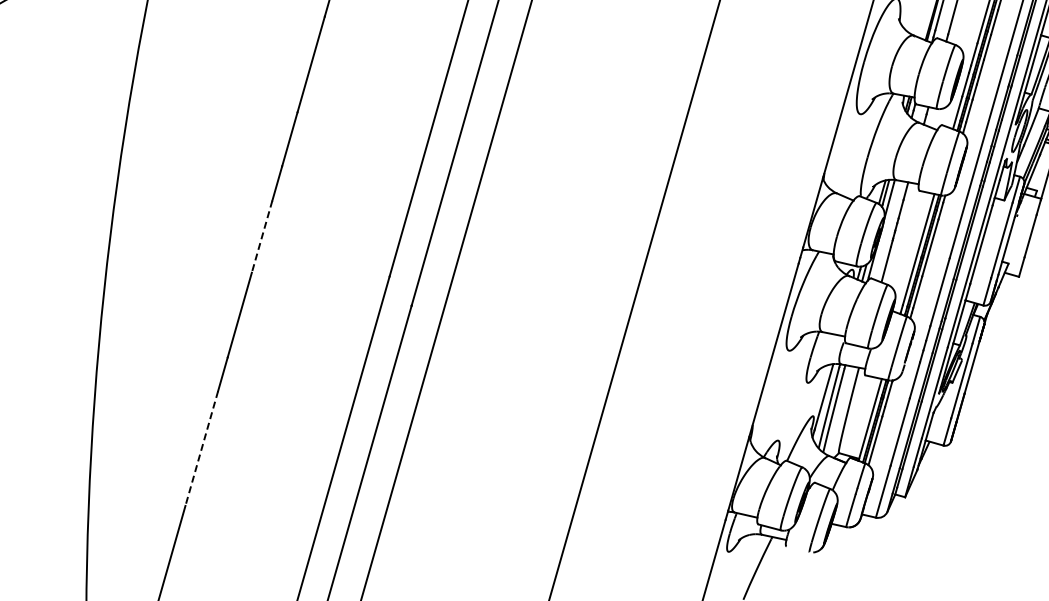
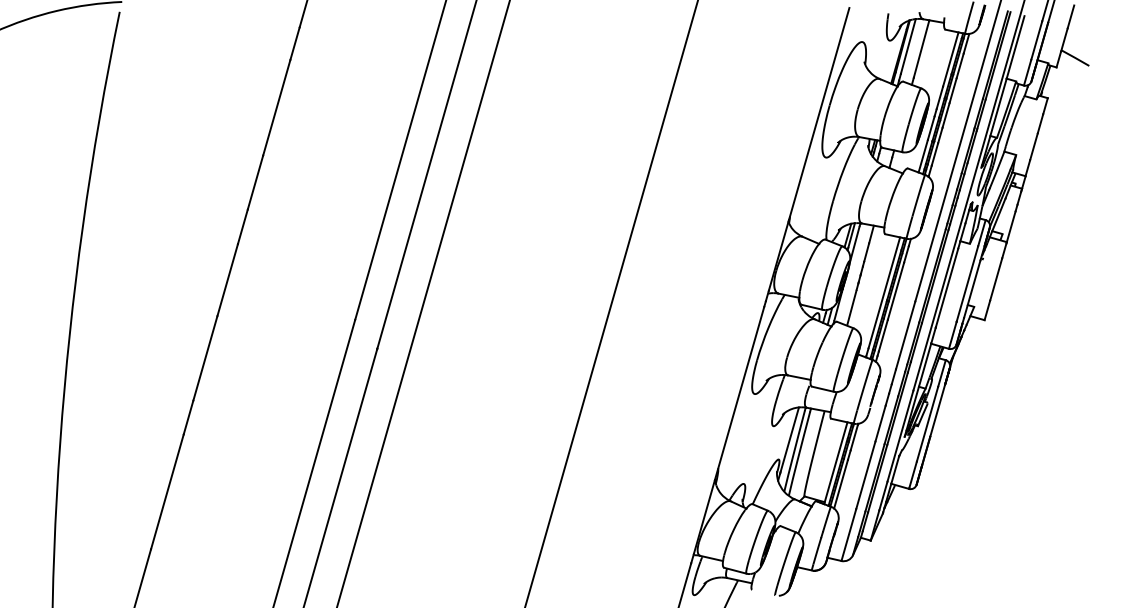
line: (261, 237) -> (227, 280), dashed -> solid
line: (201, 448) -> (167, 491), dashed -> solid

